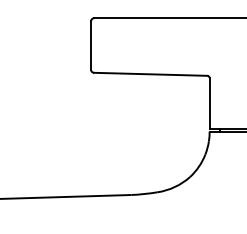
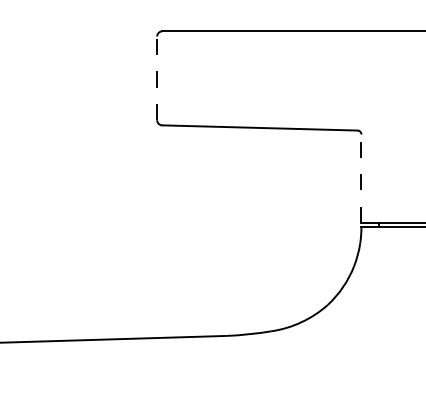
line: (91, 45) -> (157, 78), solid -> dashed
line: (209, 103) -> (361, 178), solid -> dashed

